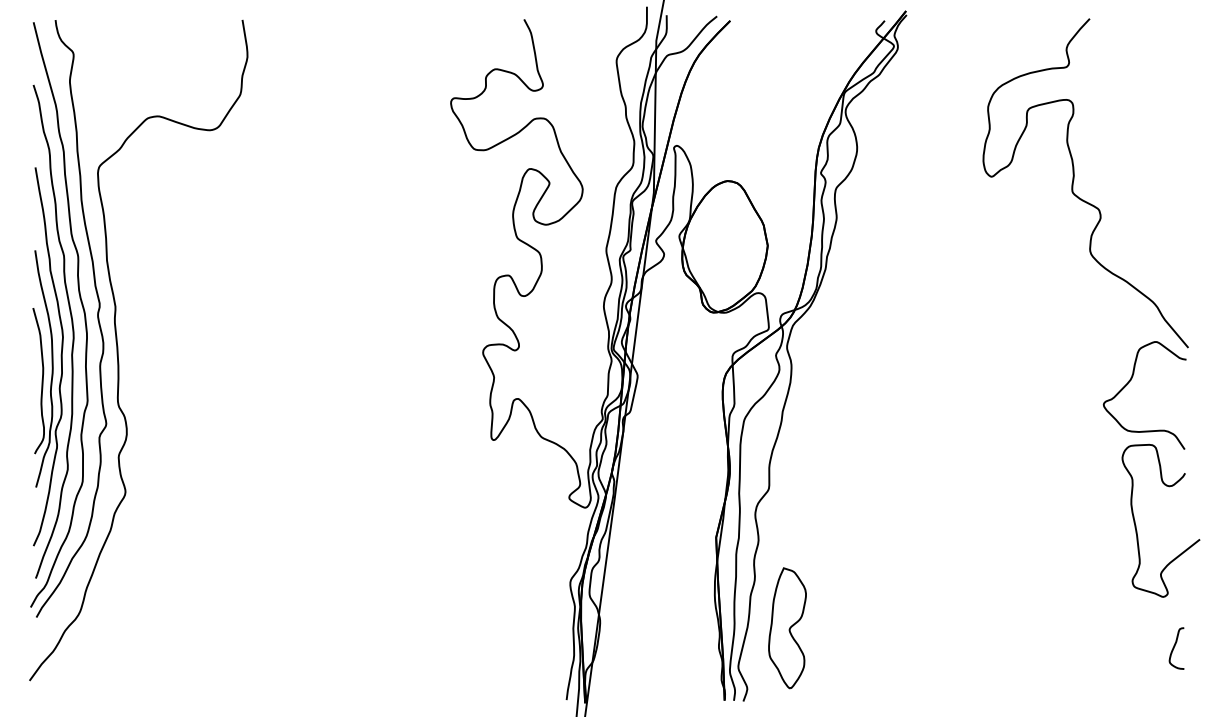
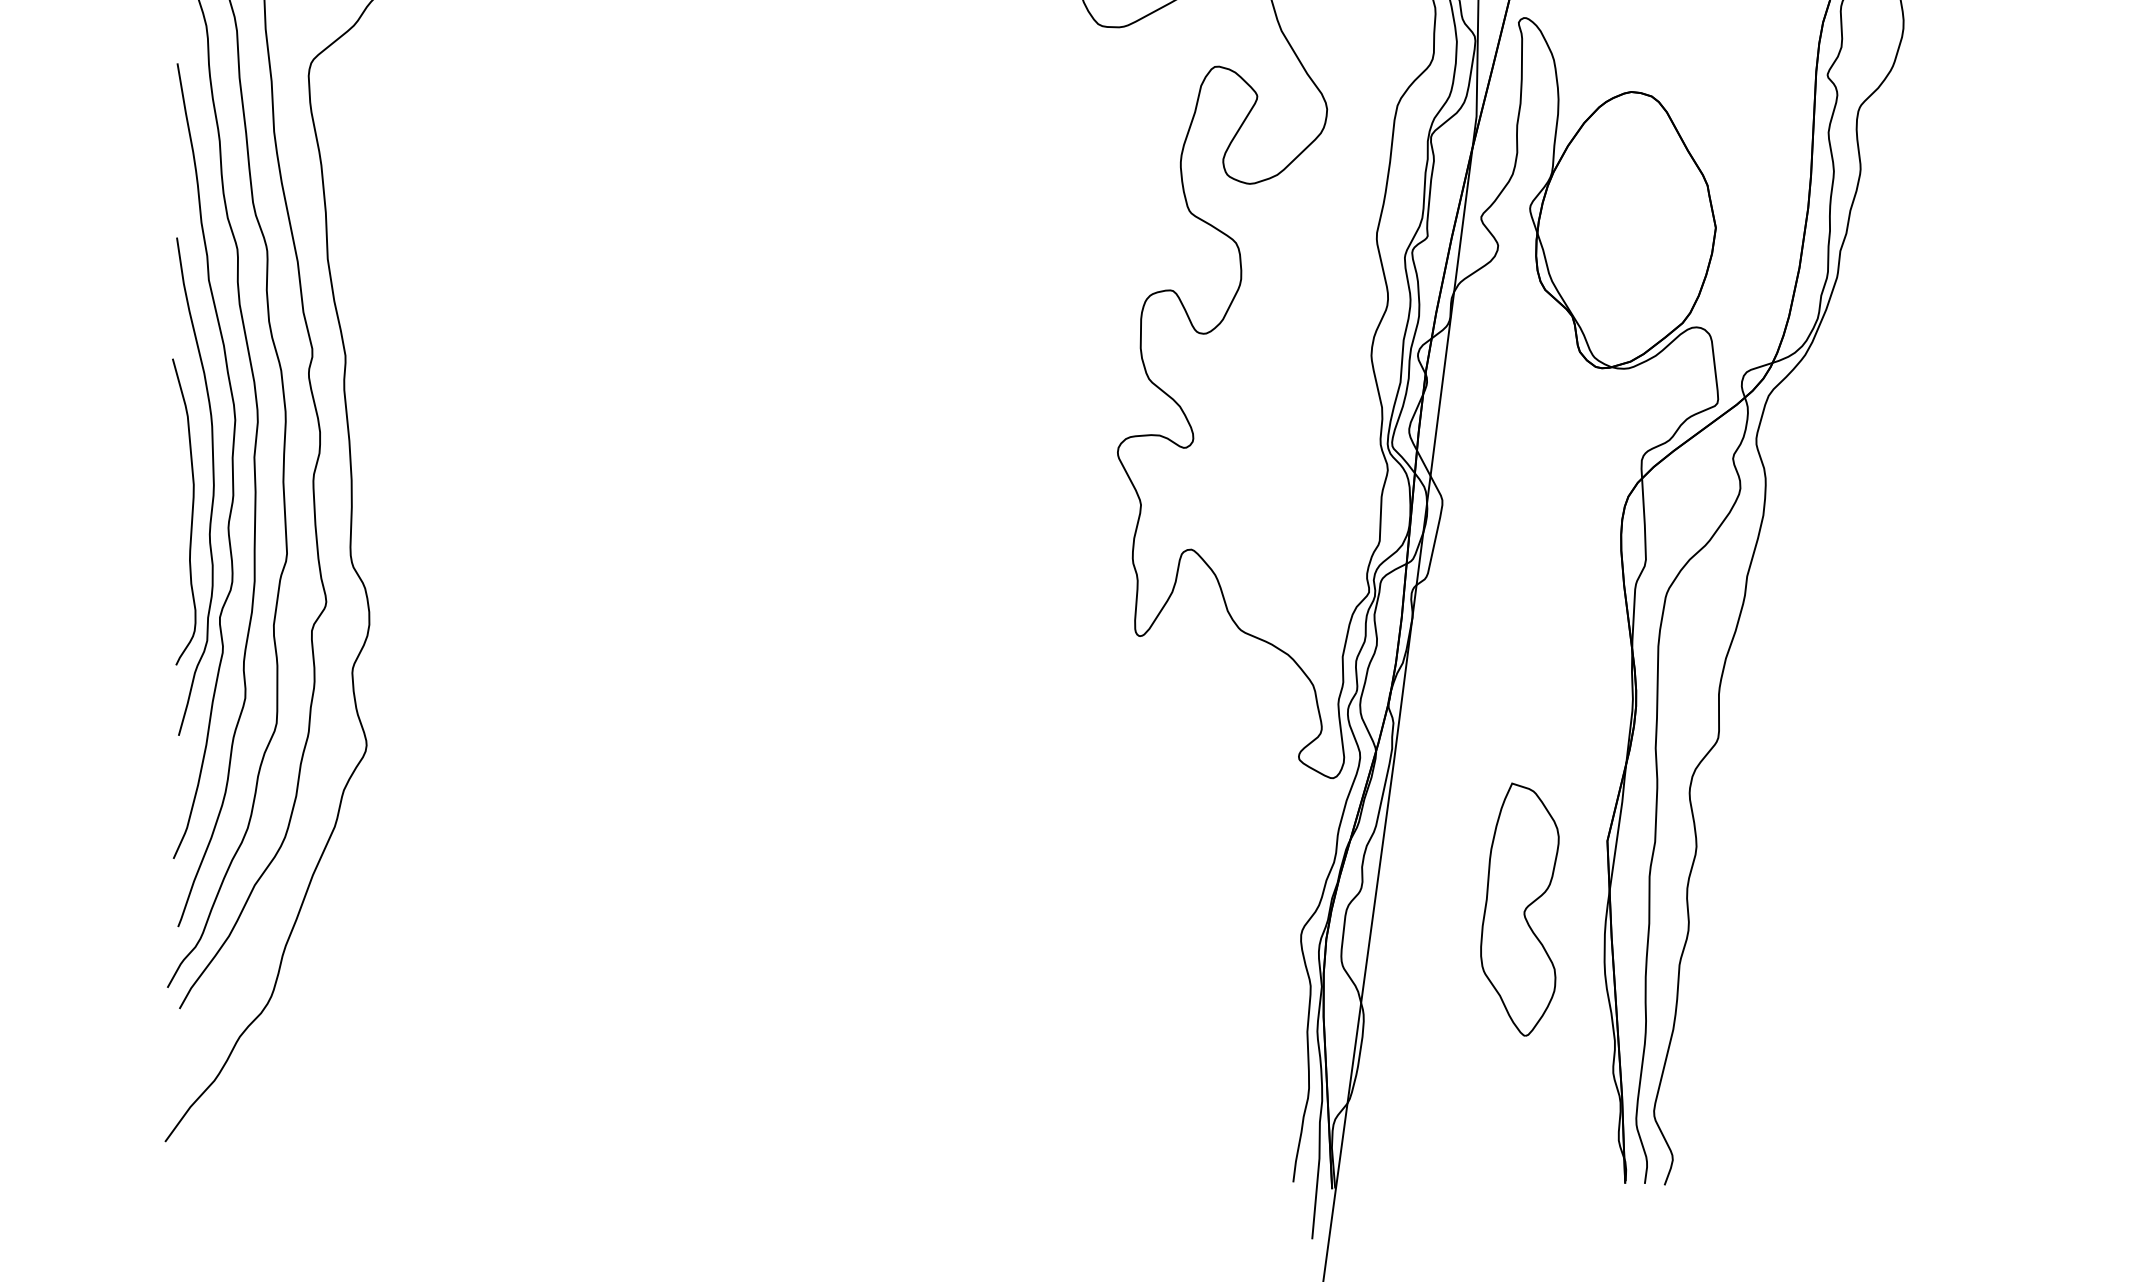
part: (787, 628) -> (1519, 910), moved

